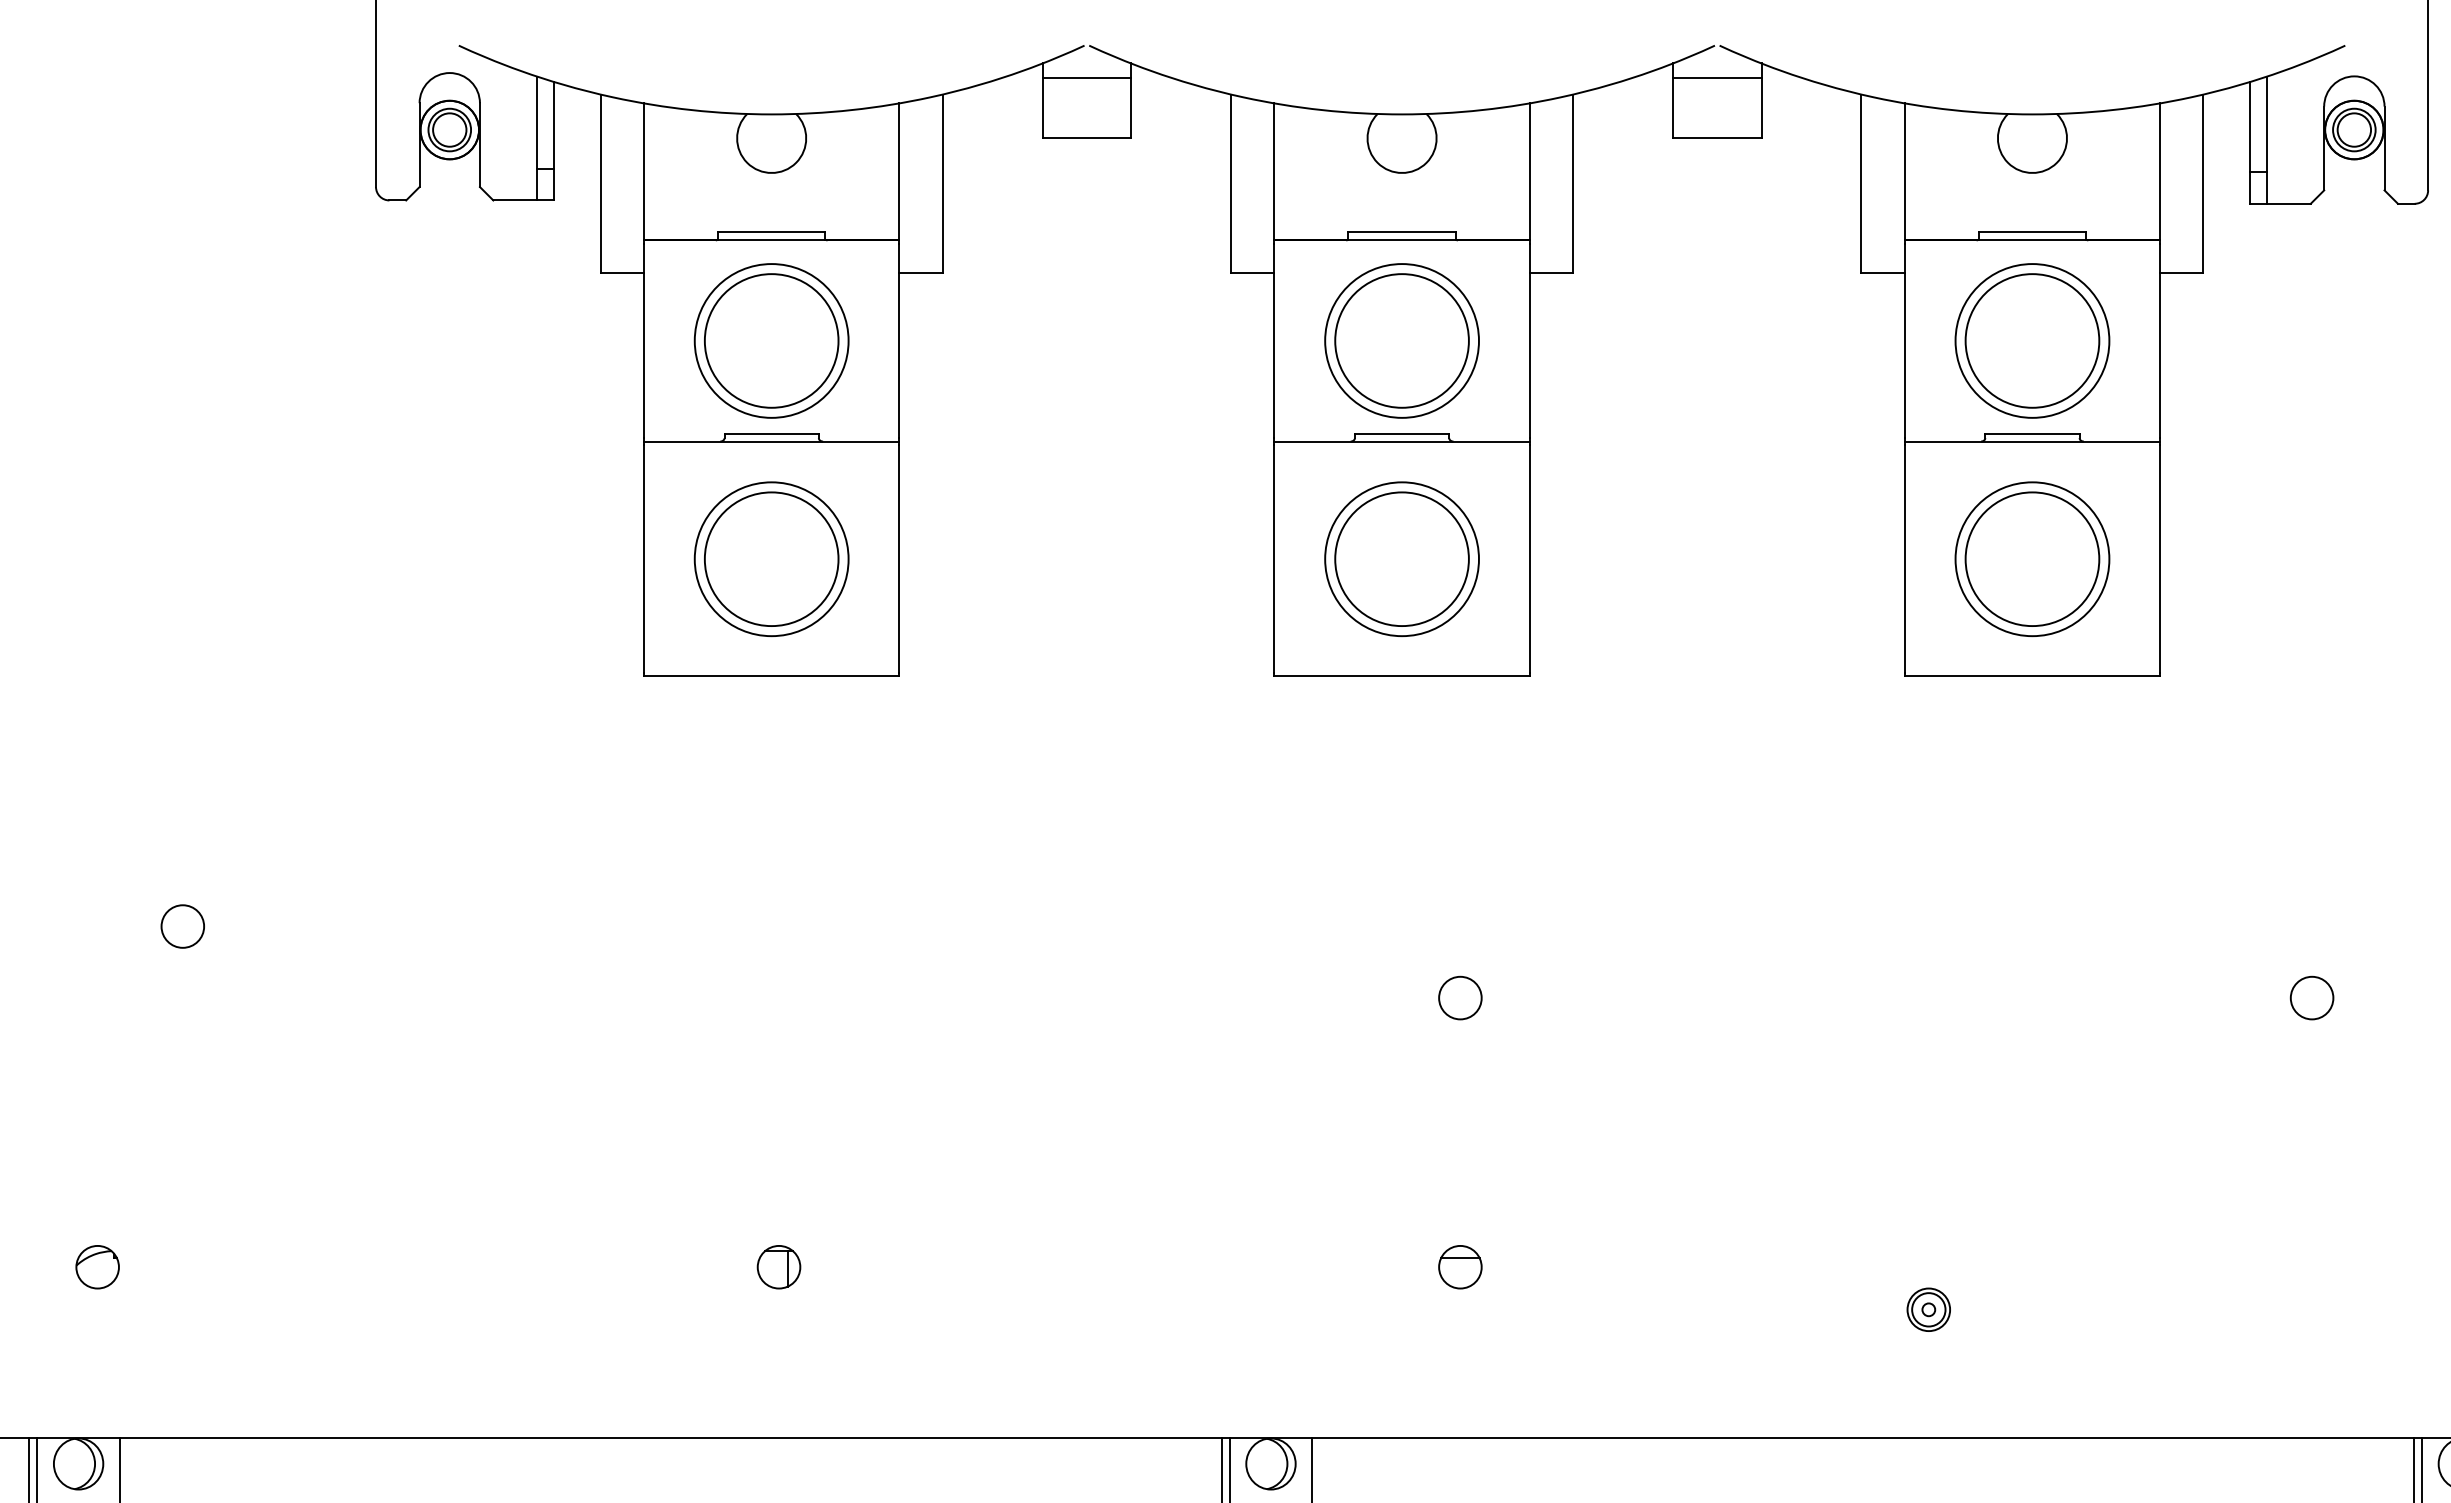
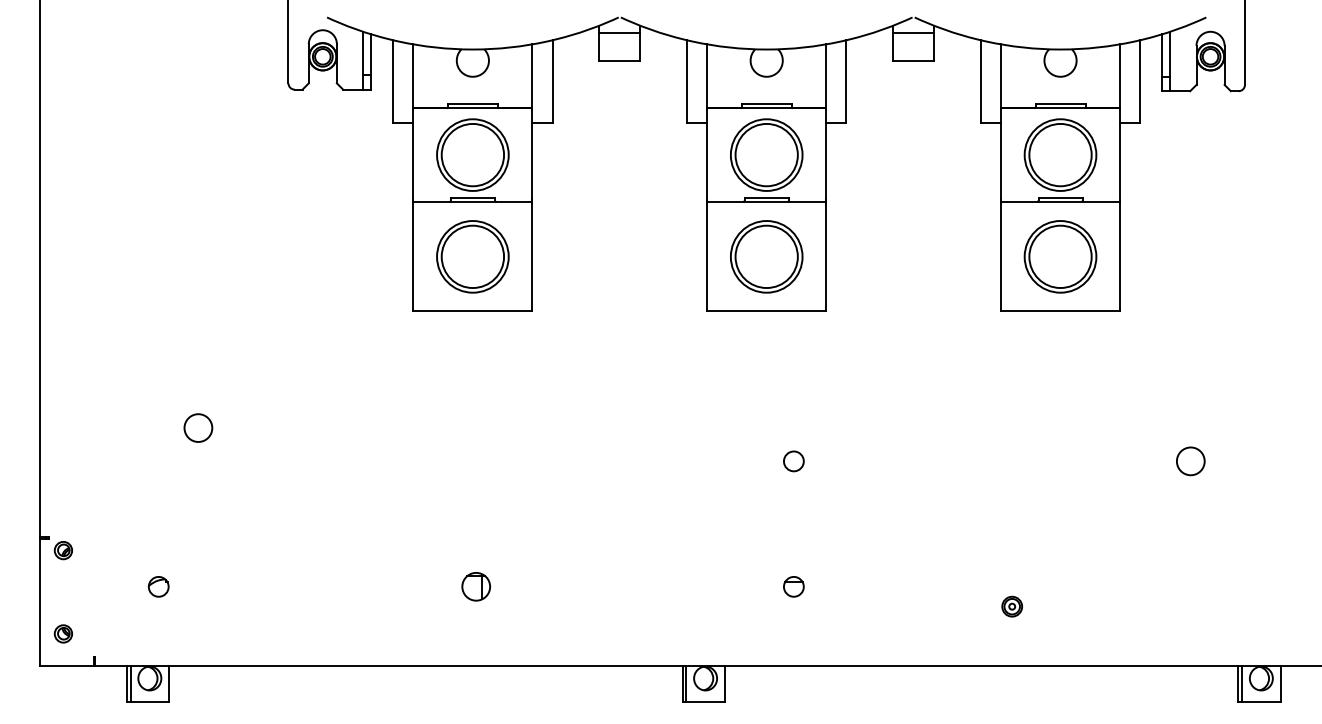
circle: (182, 925) -> (198, 427), size x1.4
circle: (2311, 998) -> (1190, 461), size x1.4
part: (779, 1266) -> (476, 586), size x1.4

